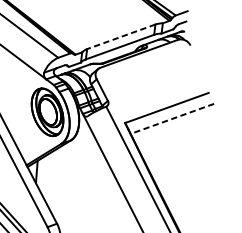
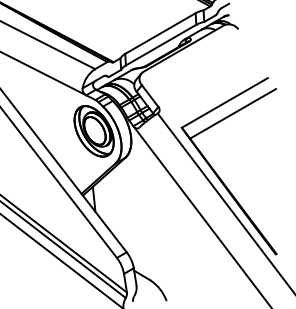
line: (121, 36) -> (160, 33), dashed -> solid
line: (172, 118) -> (233, 113), dashed -> solid

